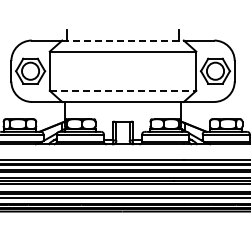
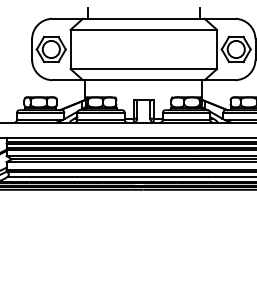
line: (122, 40) -> (143, 18), dashed -> solid
line: (123, 91) -> (144, 69), dashed -> solid

